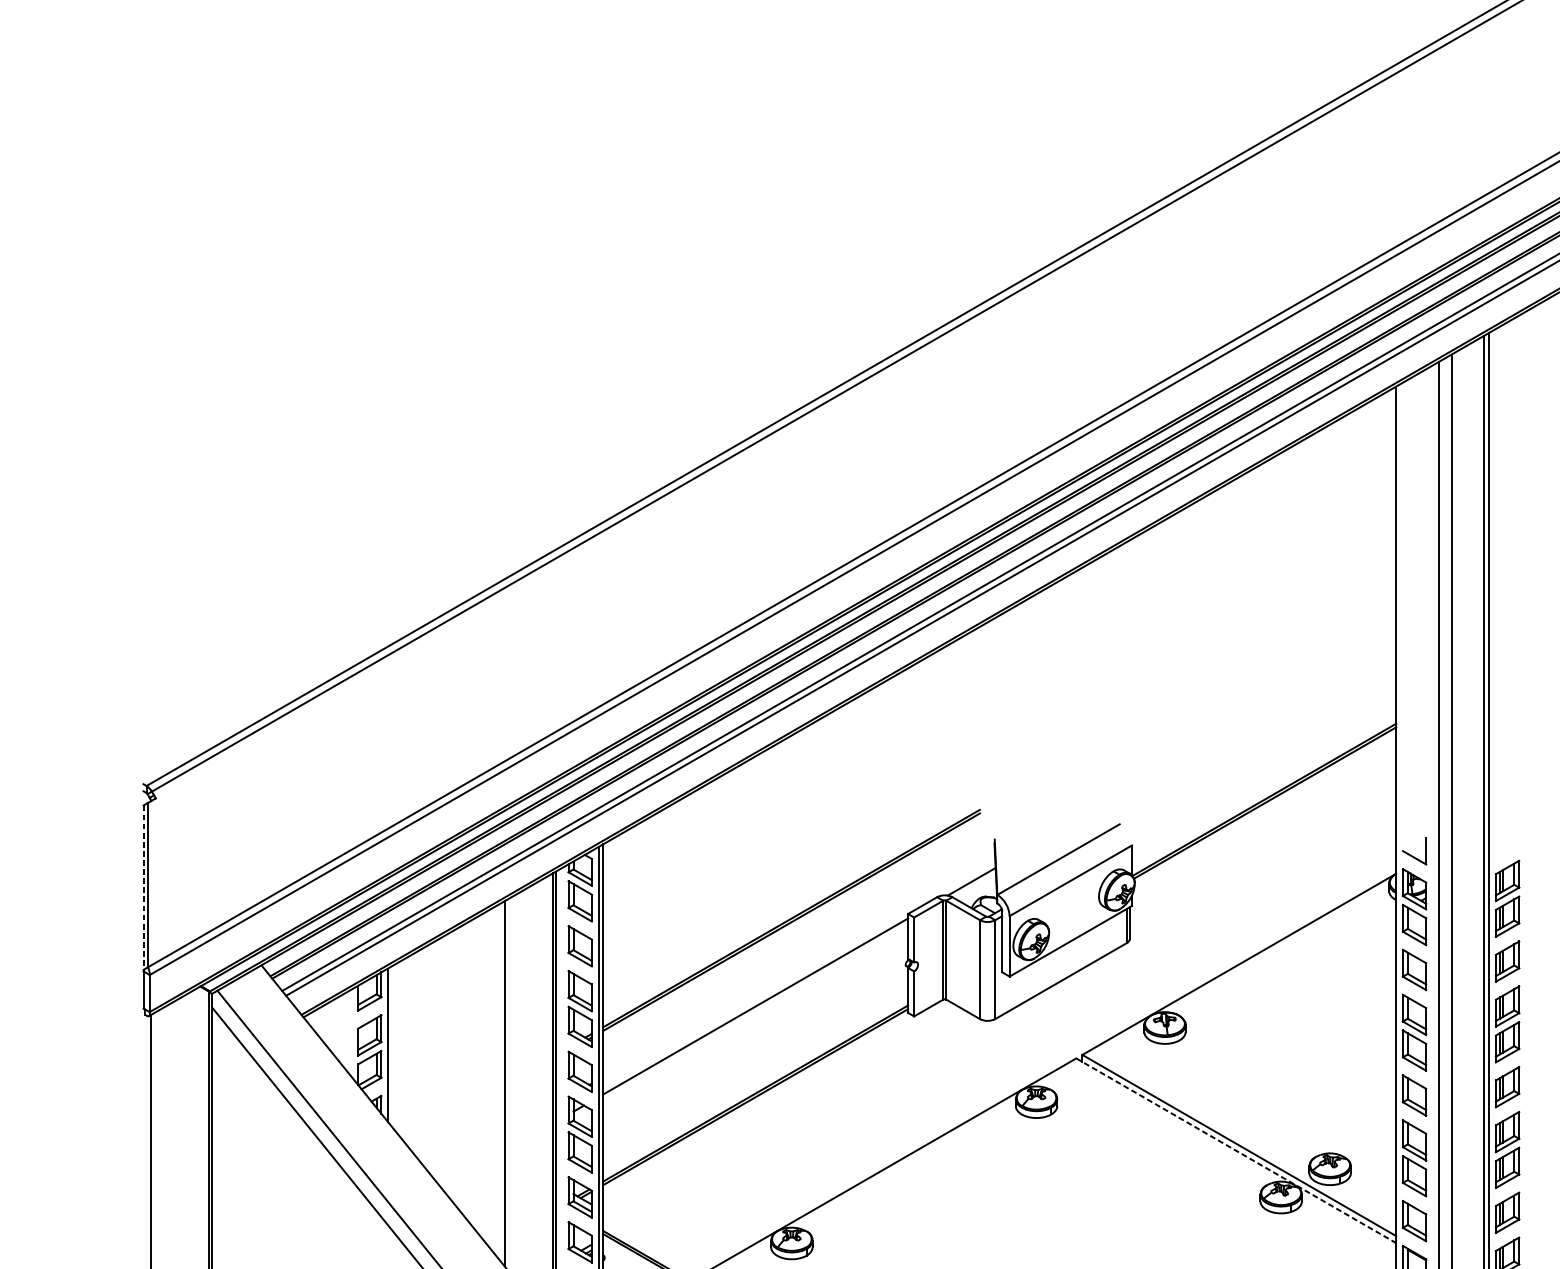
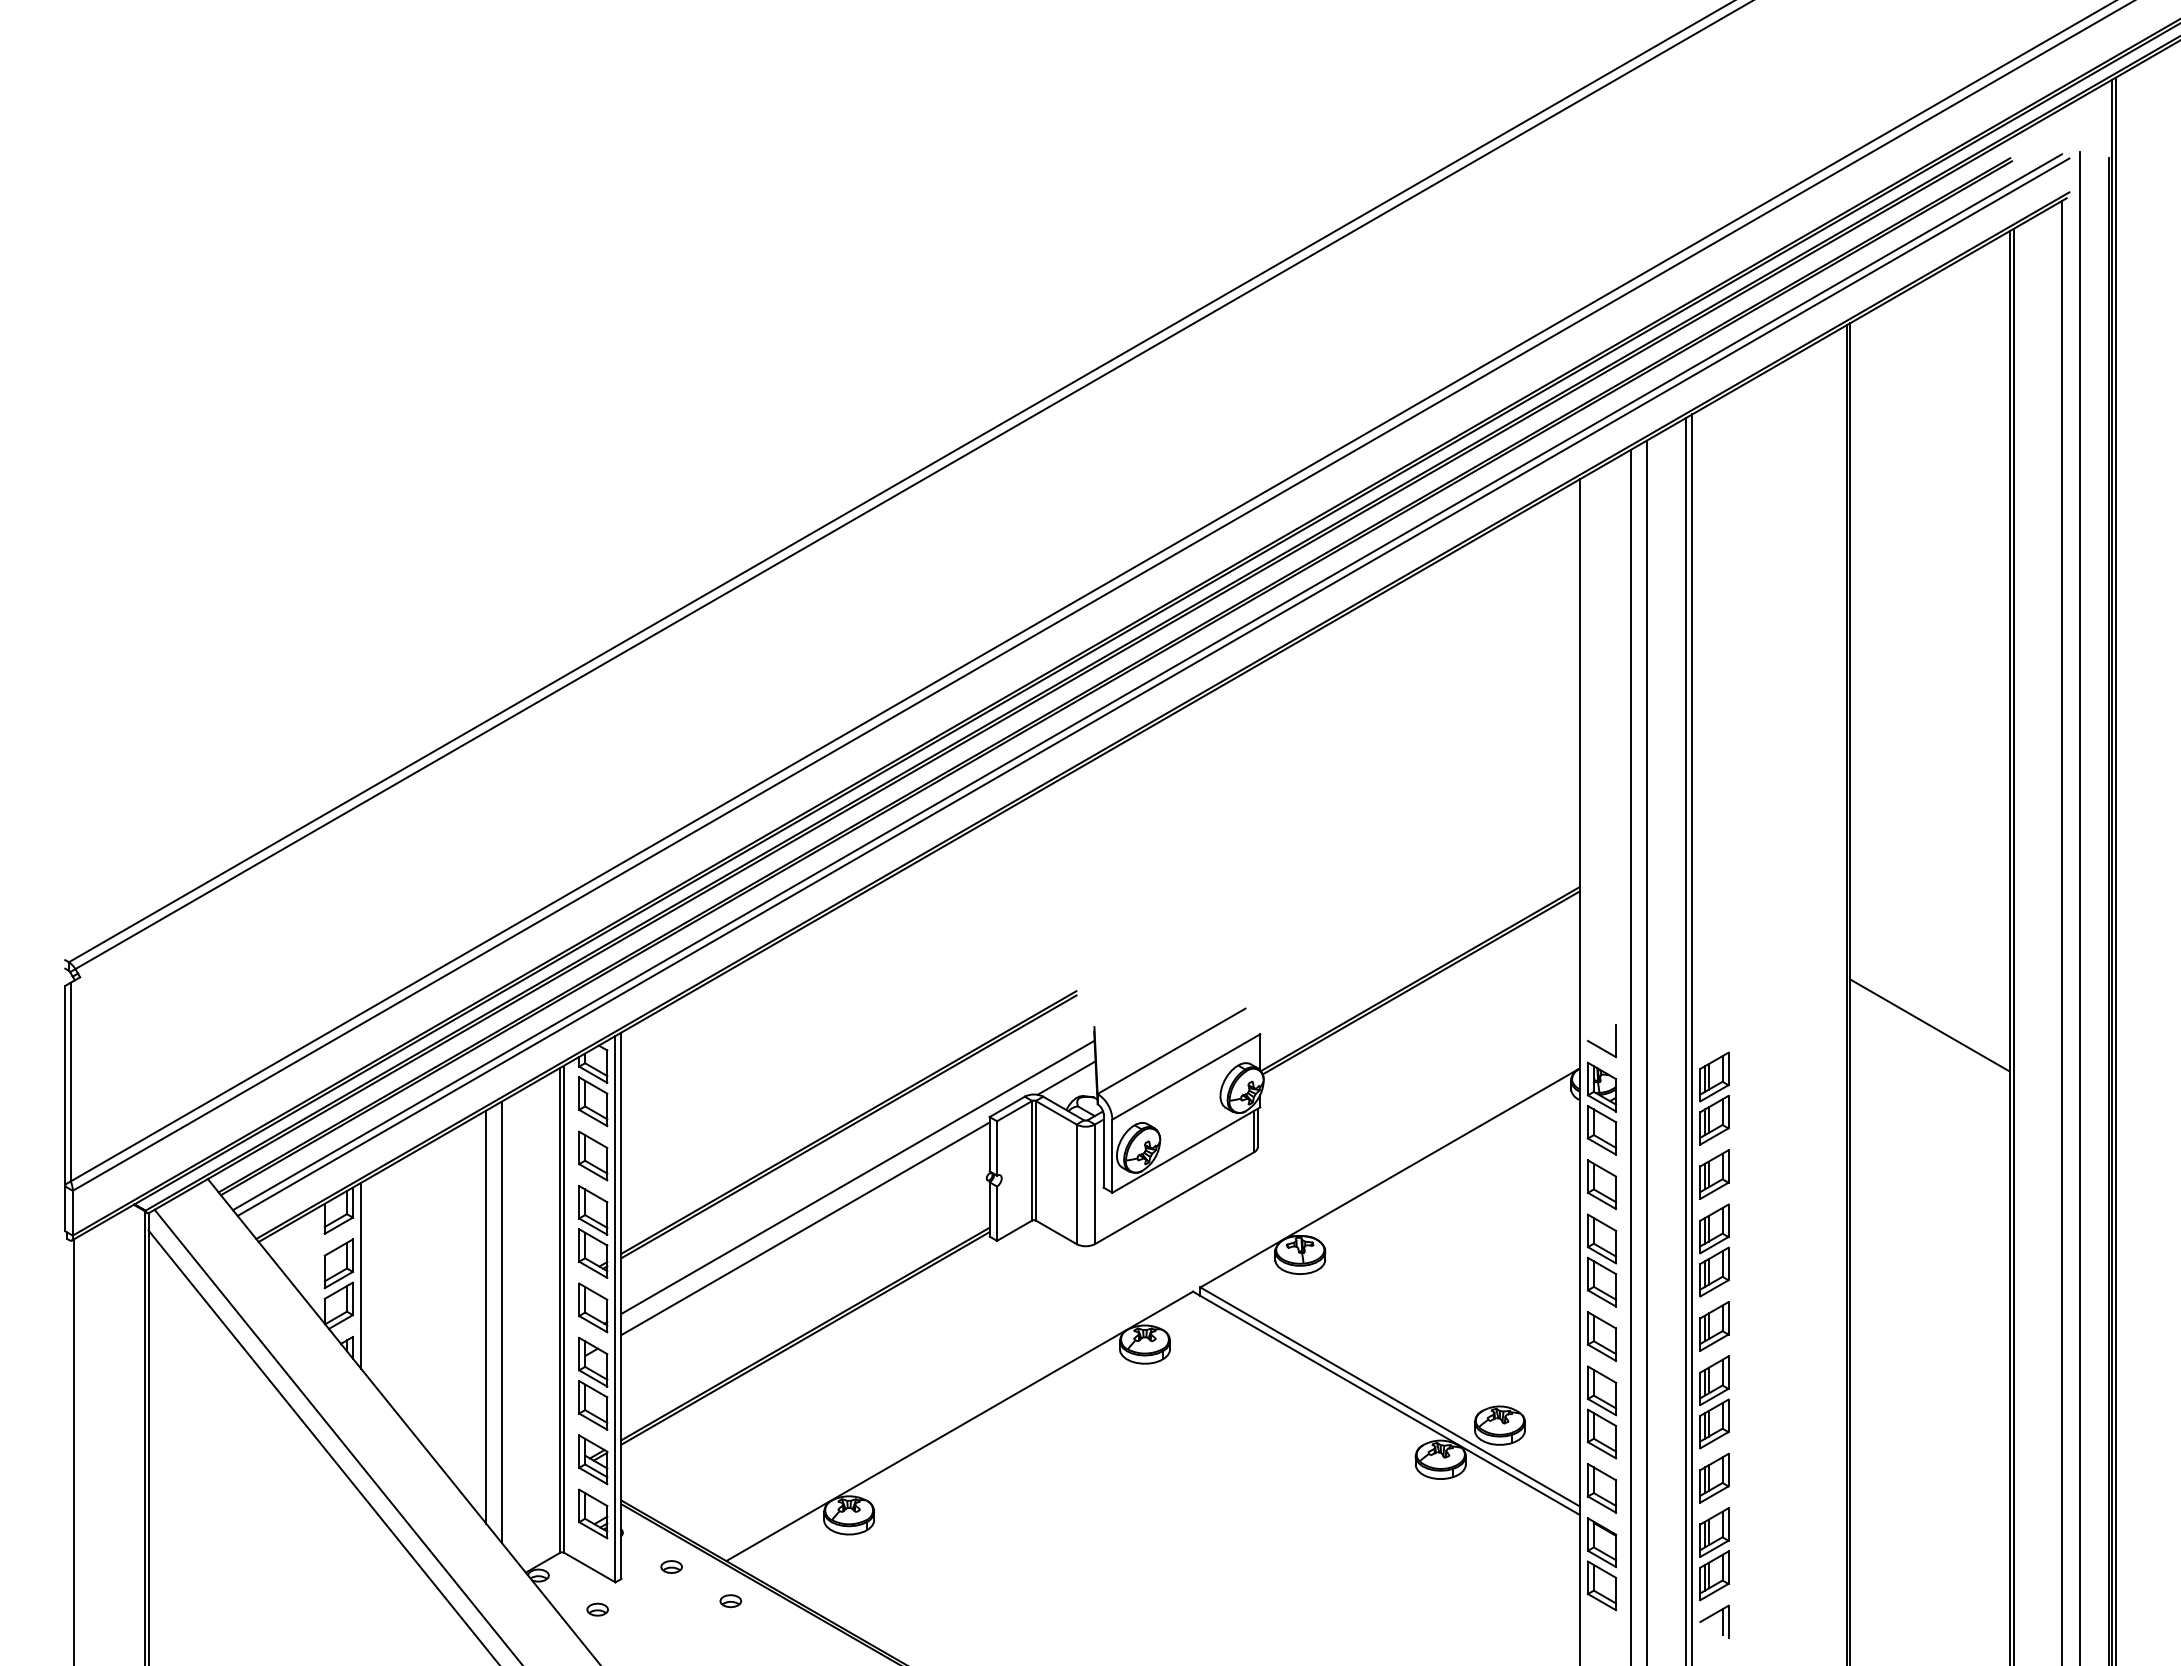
line: (143, 887) -> (65, 1085), dashed -> solid
line: (798, 963) -> (857, 1176), added
line: (491, 1078) -> (486, 1316), added
line: (1236, 1150) -> (1386, 1403), dashed -> solid

